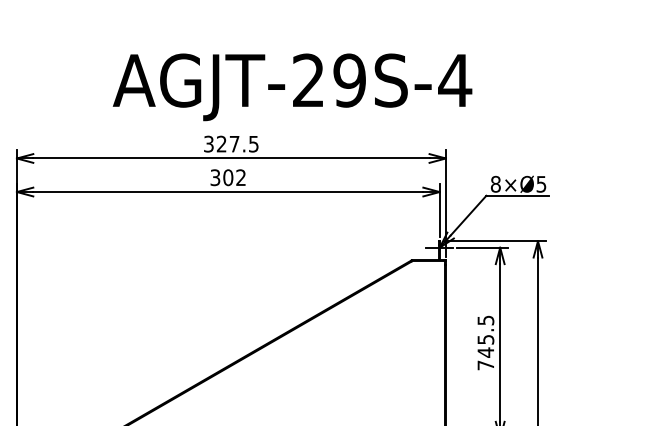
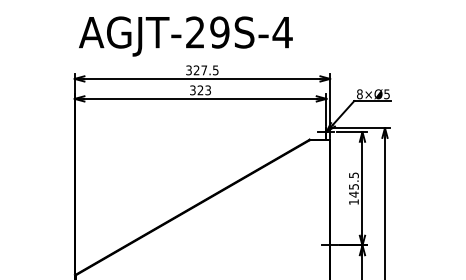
text: (291, 87) -> (185, 36), moved
text: (233, 177) -> (203, 90), 302 -> 323
text: (485, 364) -> (353, 201), 745.5 -> 145.5

